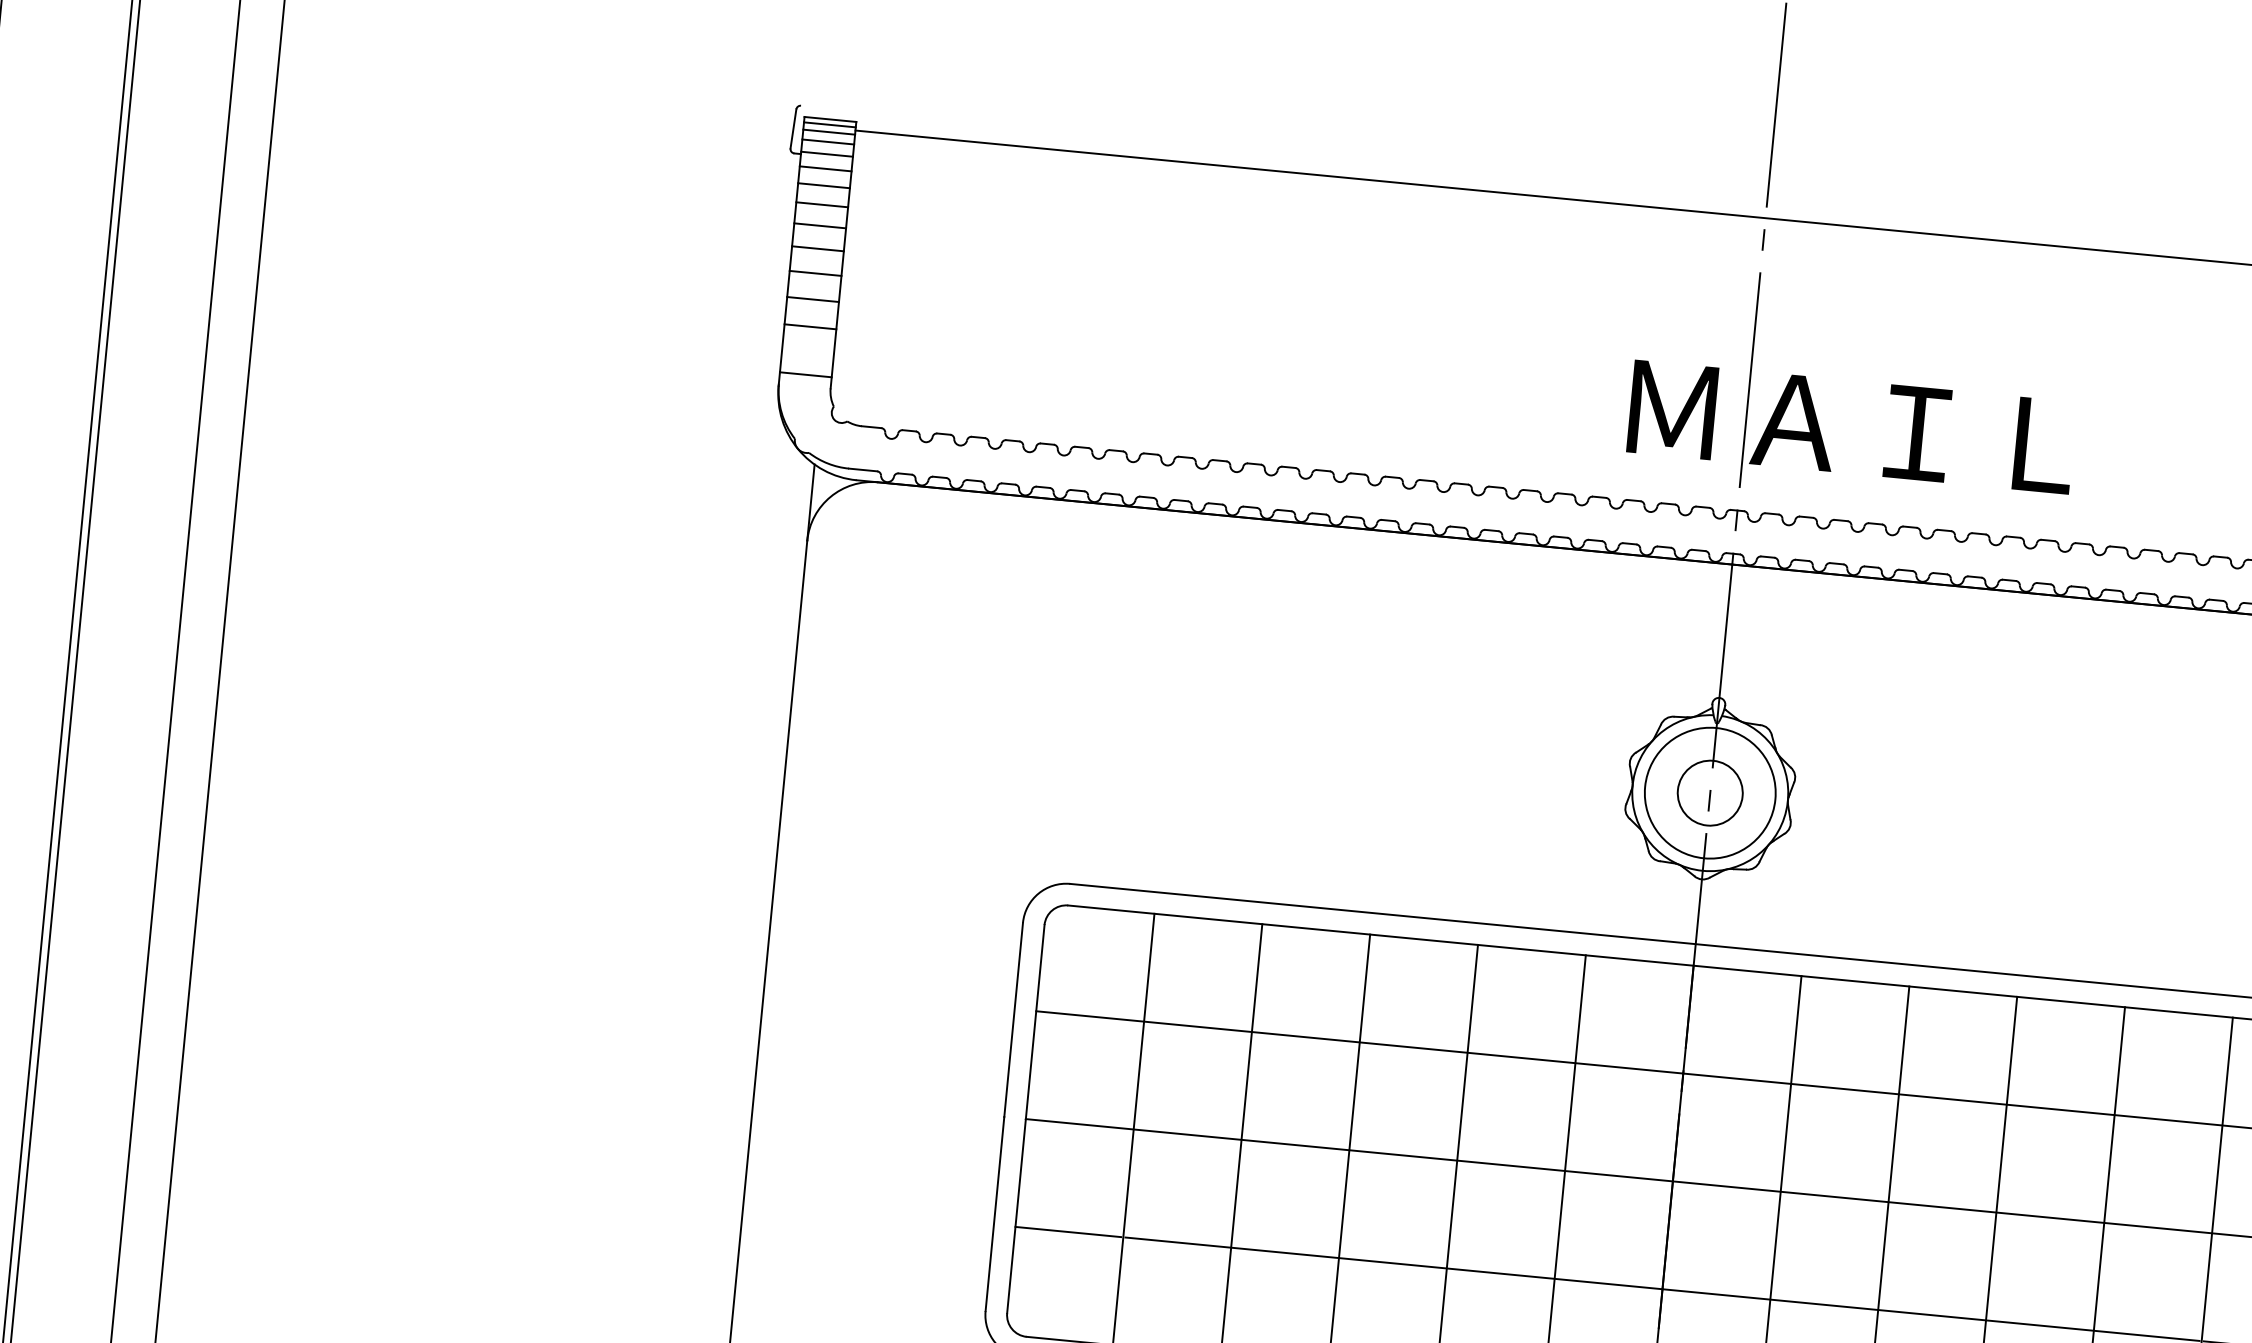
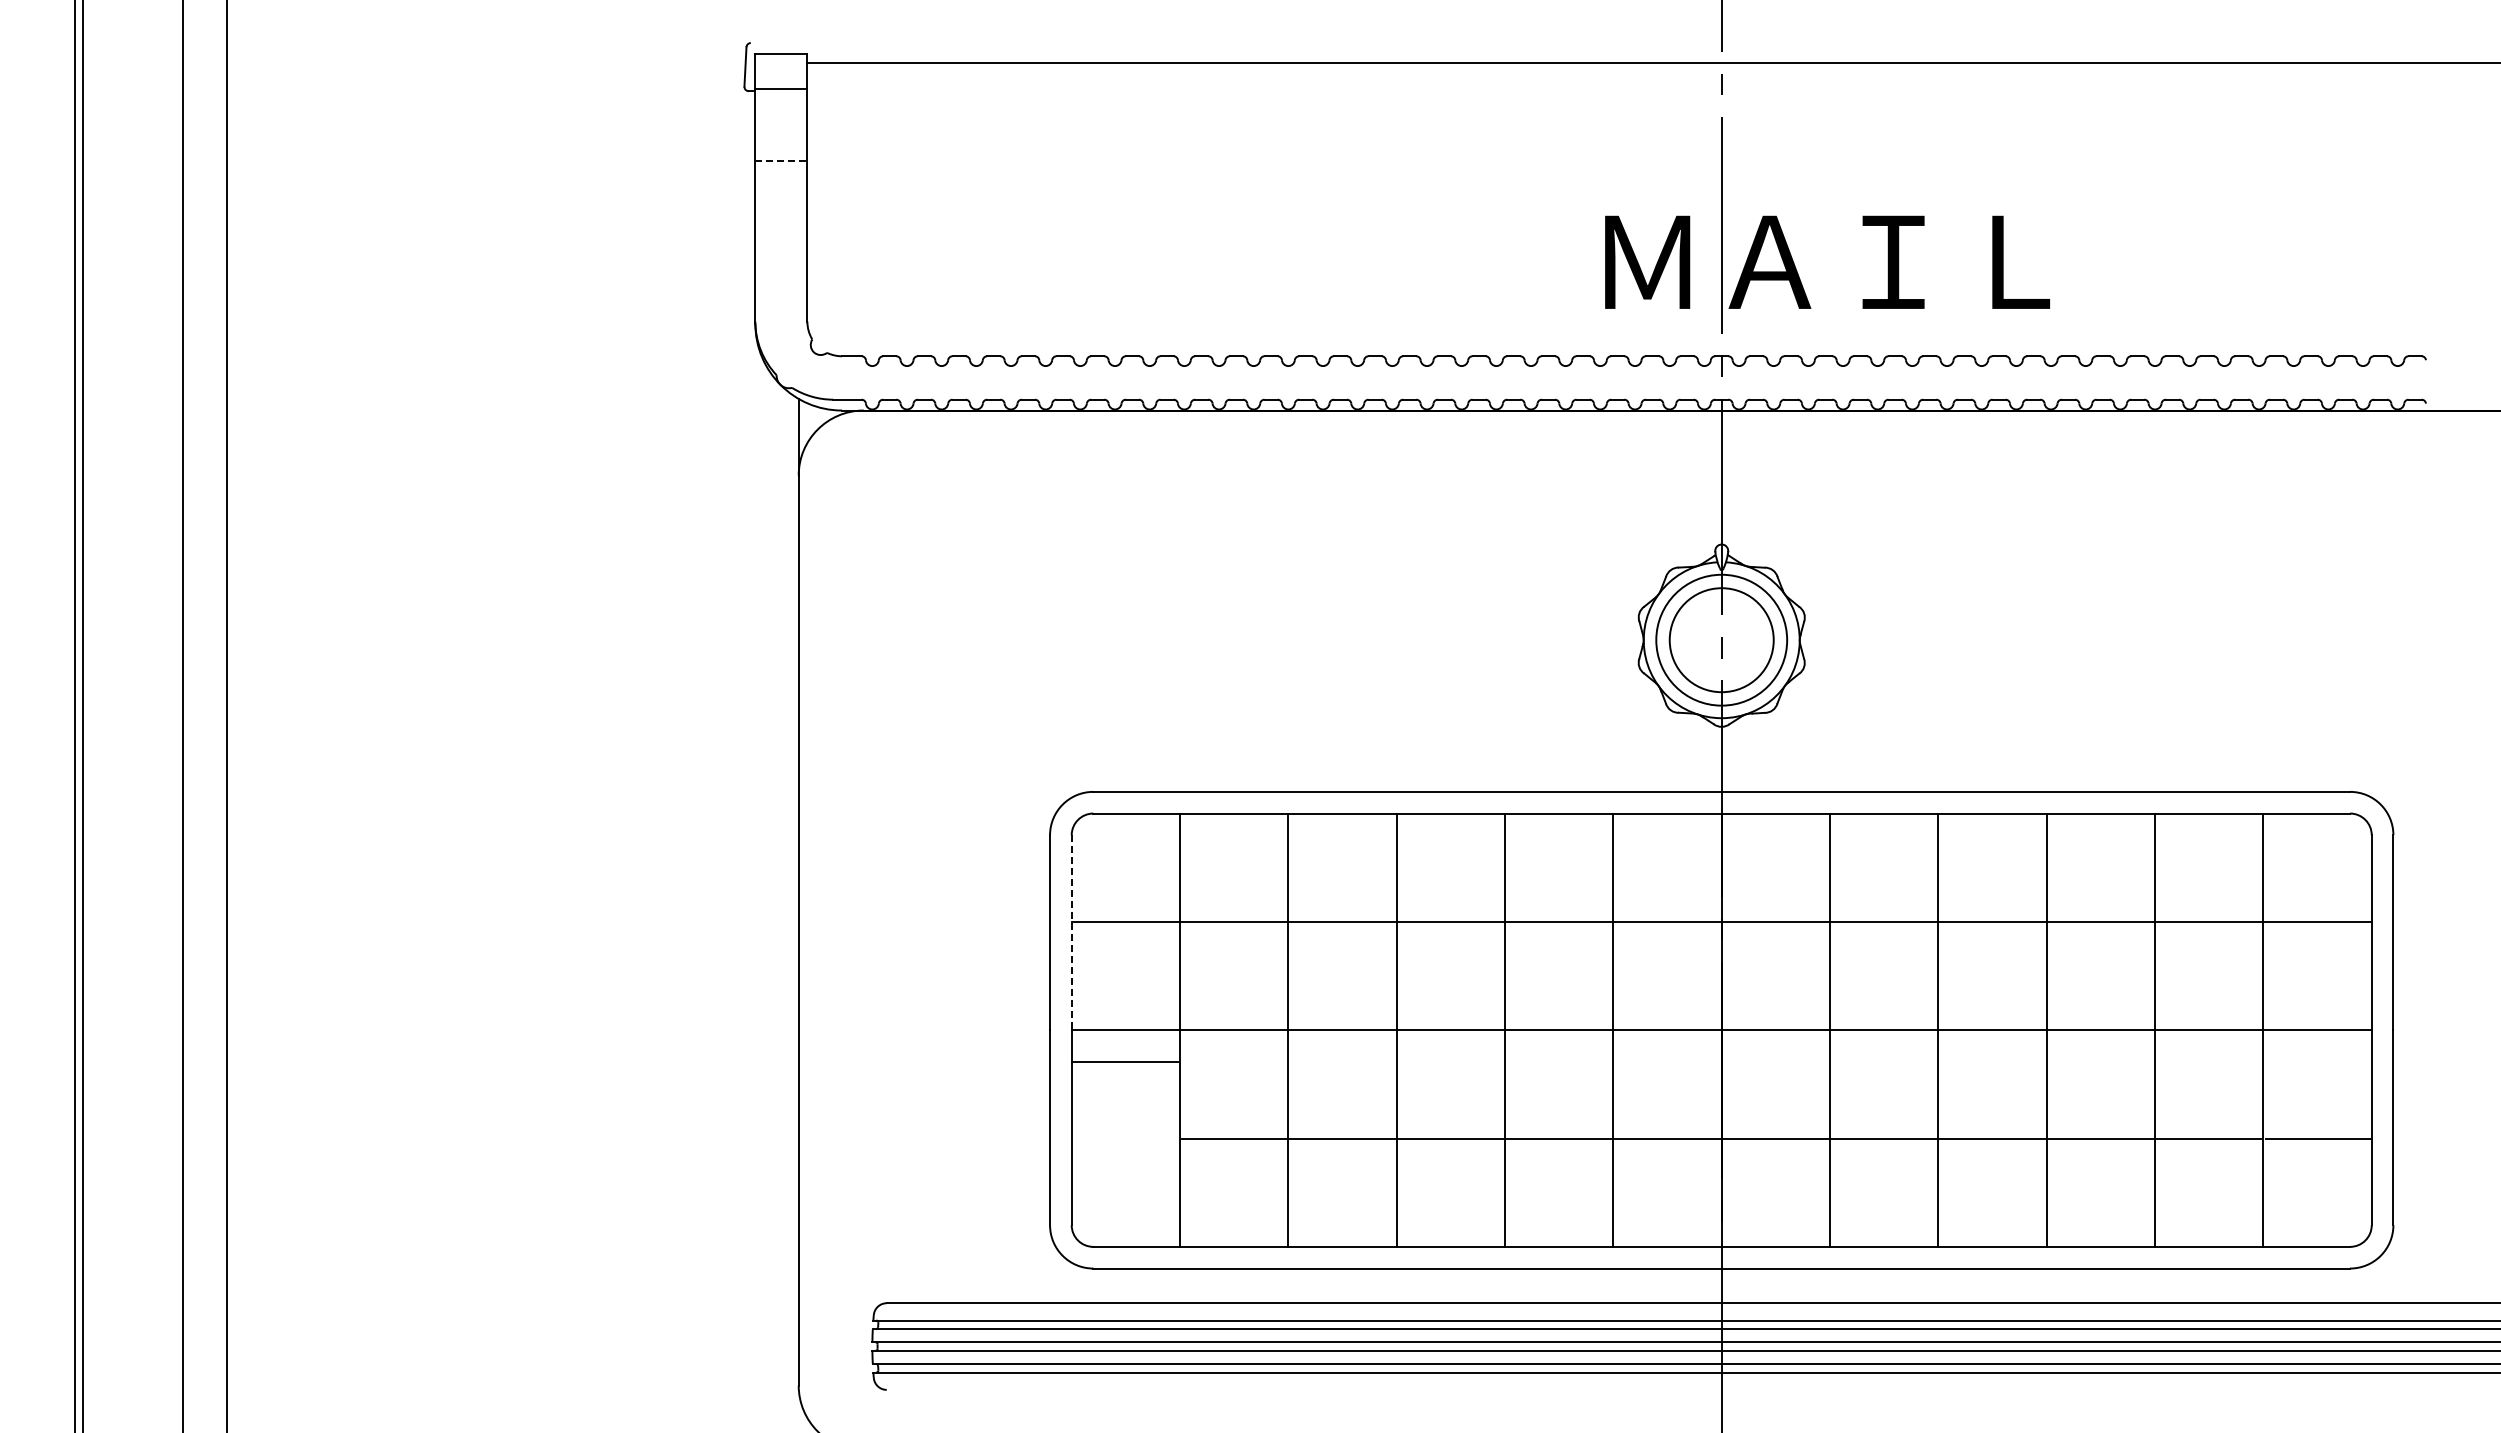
line: (830, 125) -> (781, 59), removed
line: (829, 131) -> (781, 66), removed
line: (828, 141) -> (781, 76), removed
line: (825, 168) -> (781, 103), removed
line: (824, 185) -> (781, 120), removed
line: (822, 204) -> (781, 139), removed
line: (820, 225) -> (781, 160), solid -> dashed
line: (818, 248) -> (781, 183), removed
line: (815, 273) -> (781, 208), removed
line: (813, 299) -> (781, 234), removed
line: (810, 327) -> (781, 262), removed
line: (805, 374) -> (781, 310), removed
circle: (1710, 792) -> (1721, 639), size x1.6
line: (1035, 1021) -> (1071, 932), solid -> dashed
line: (1068, 1231) -> (1124, 1061), moved

